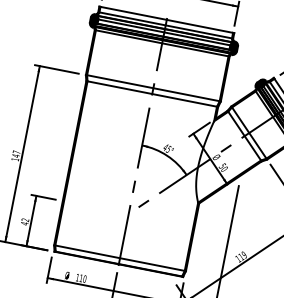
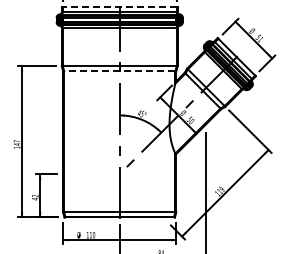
line: (166, 19) -> (119, 7), solid -> dashed
line: (151, 94) -> (119, 71), solid -> dashed

